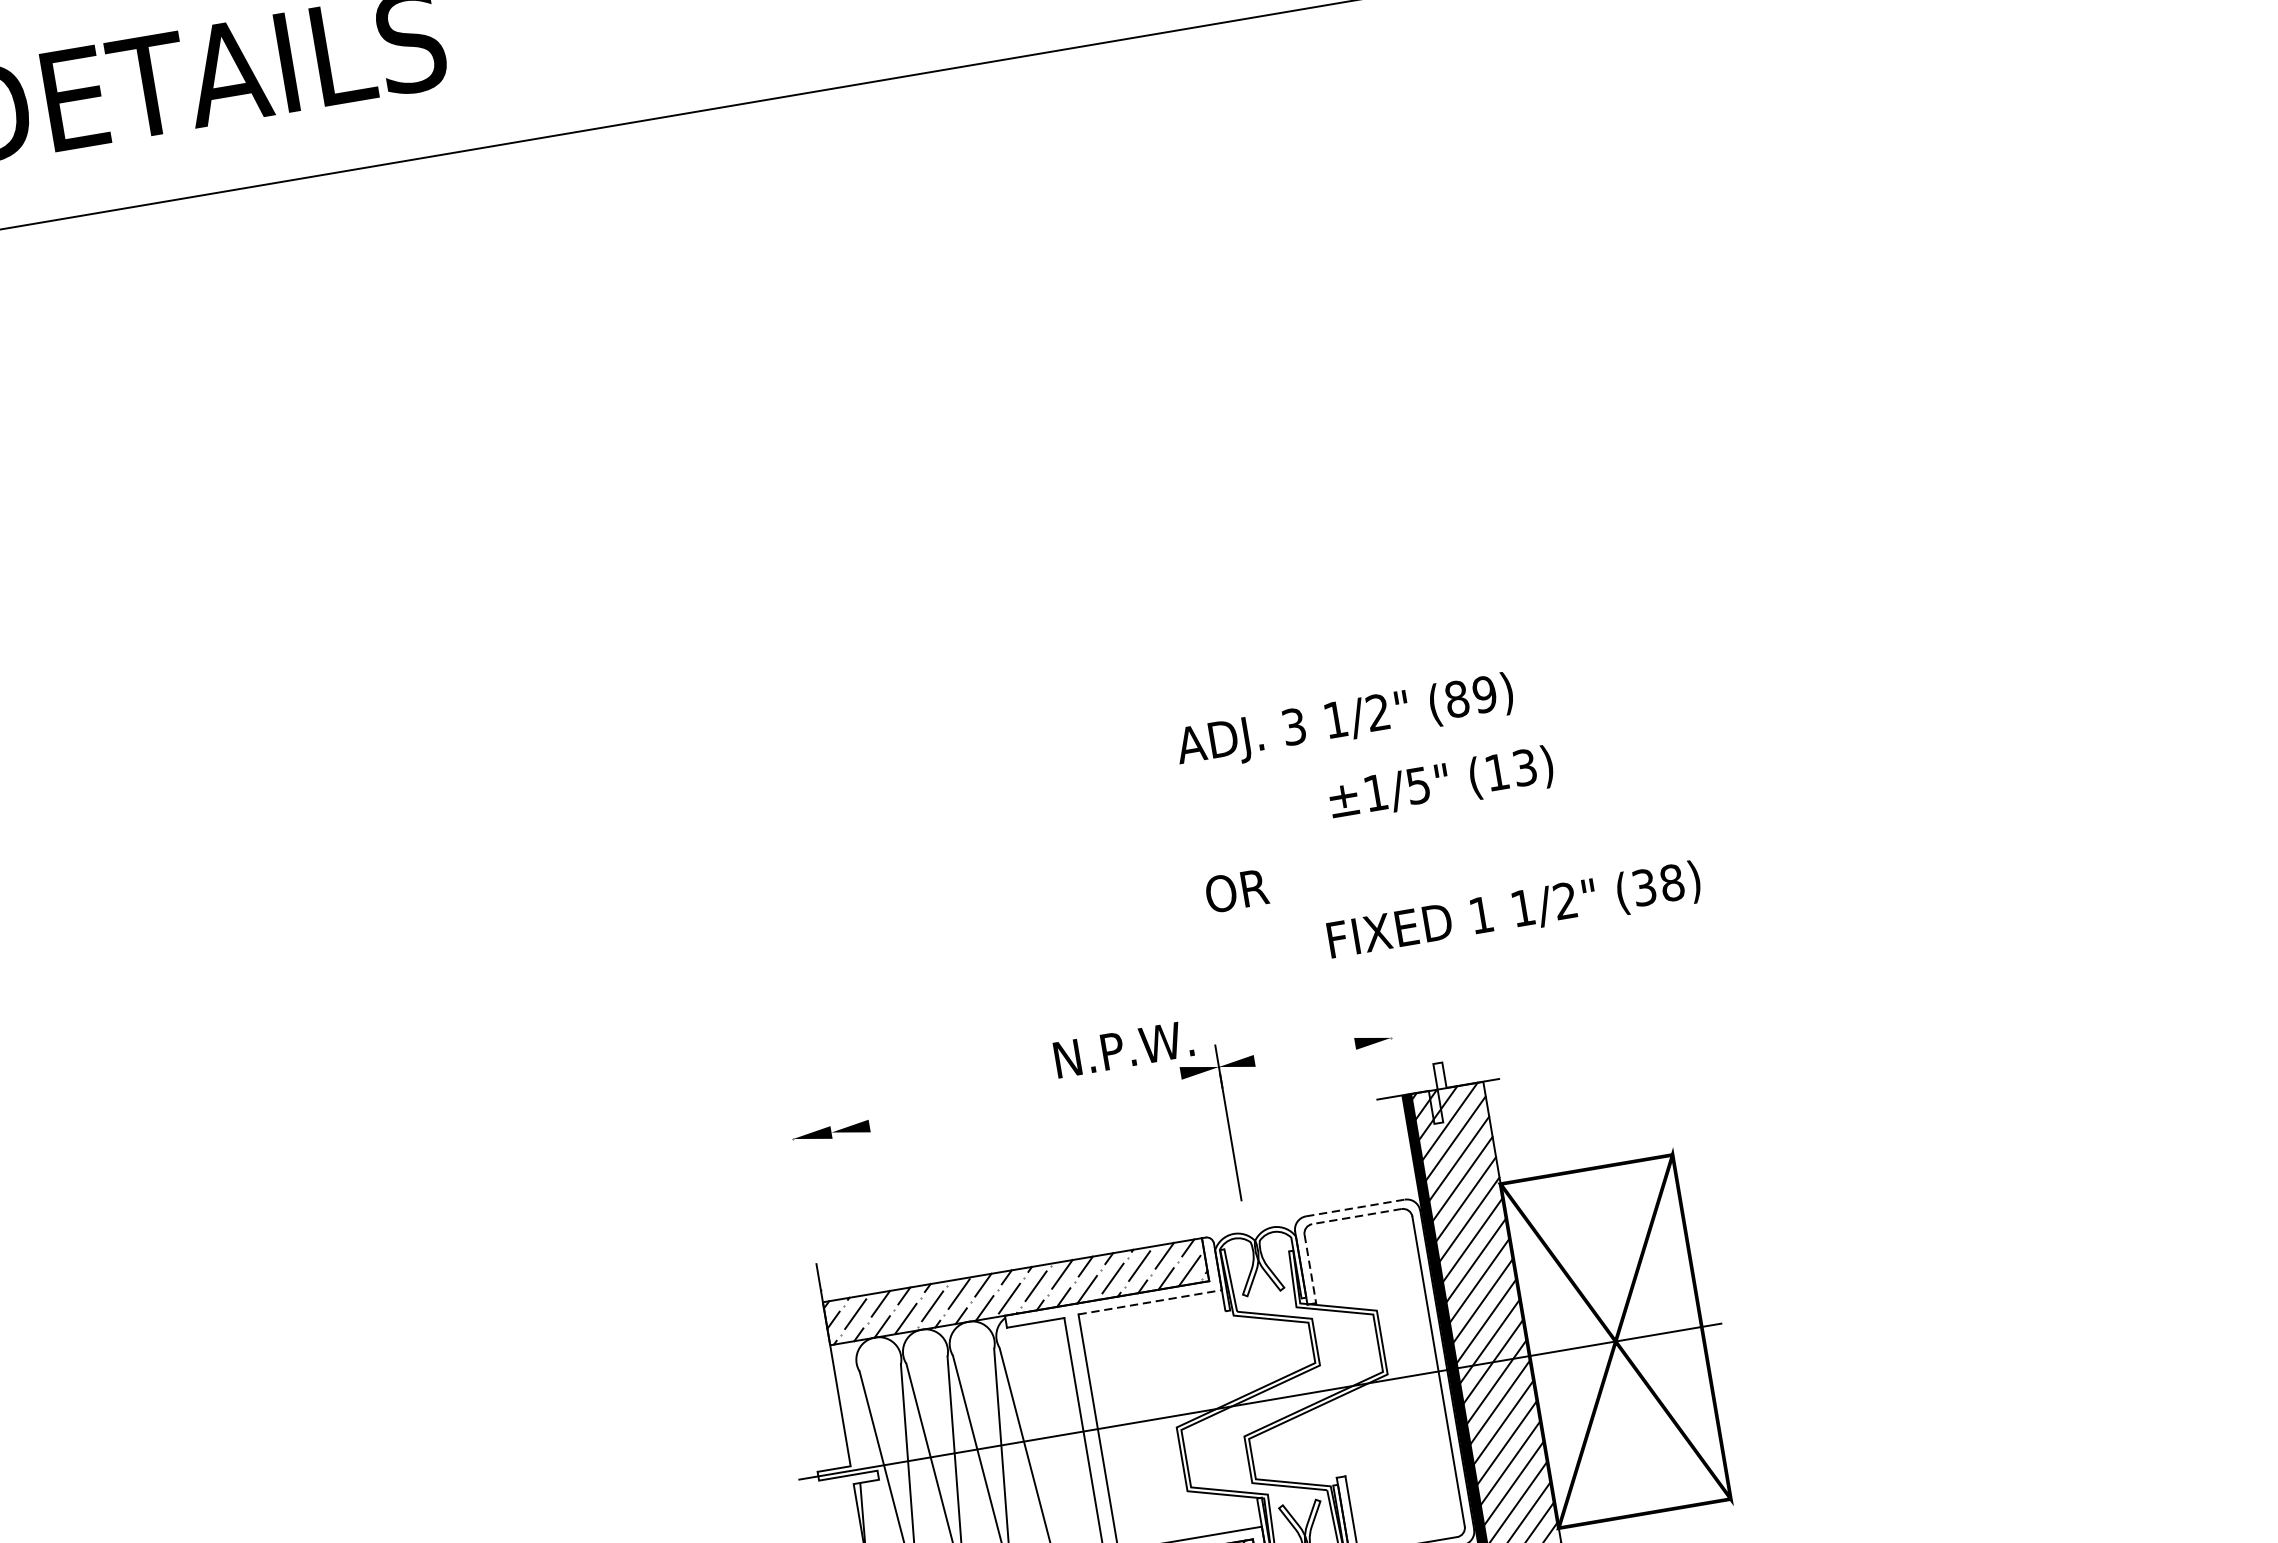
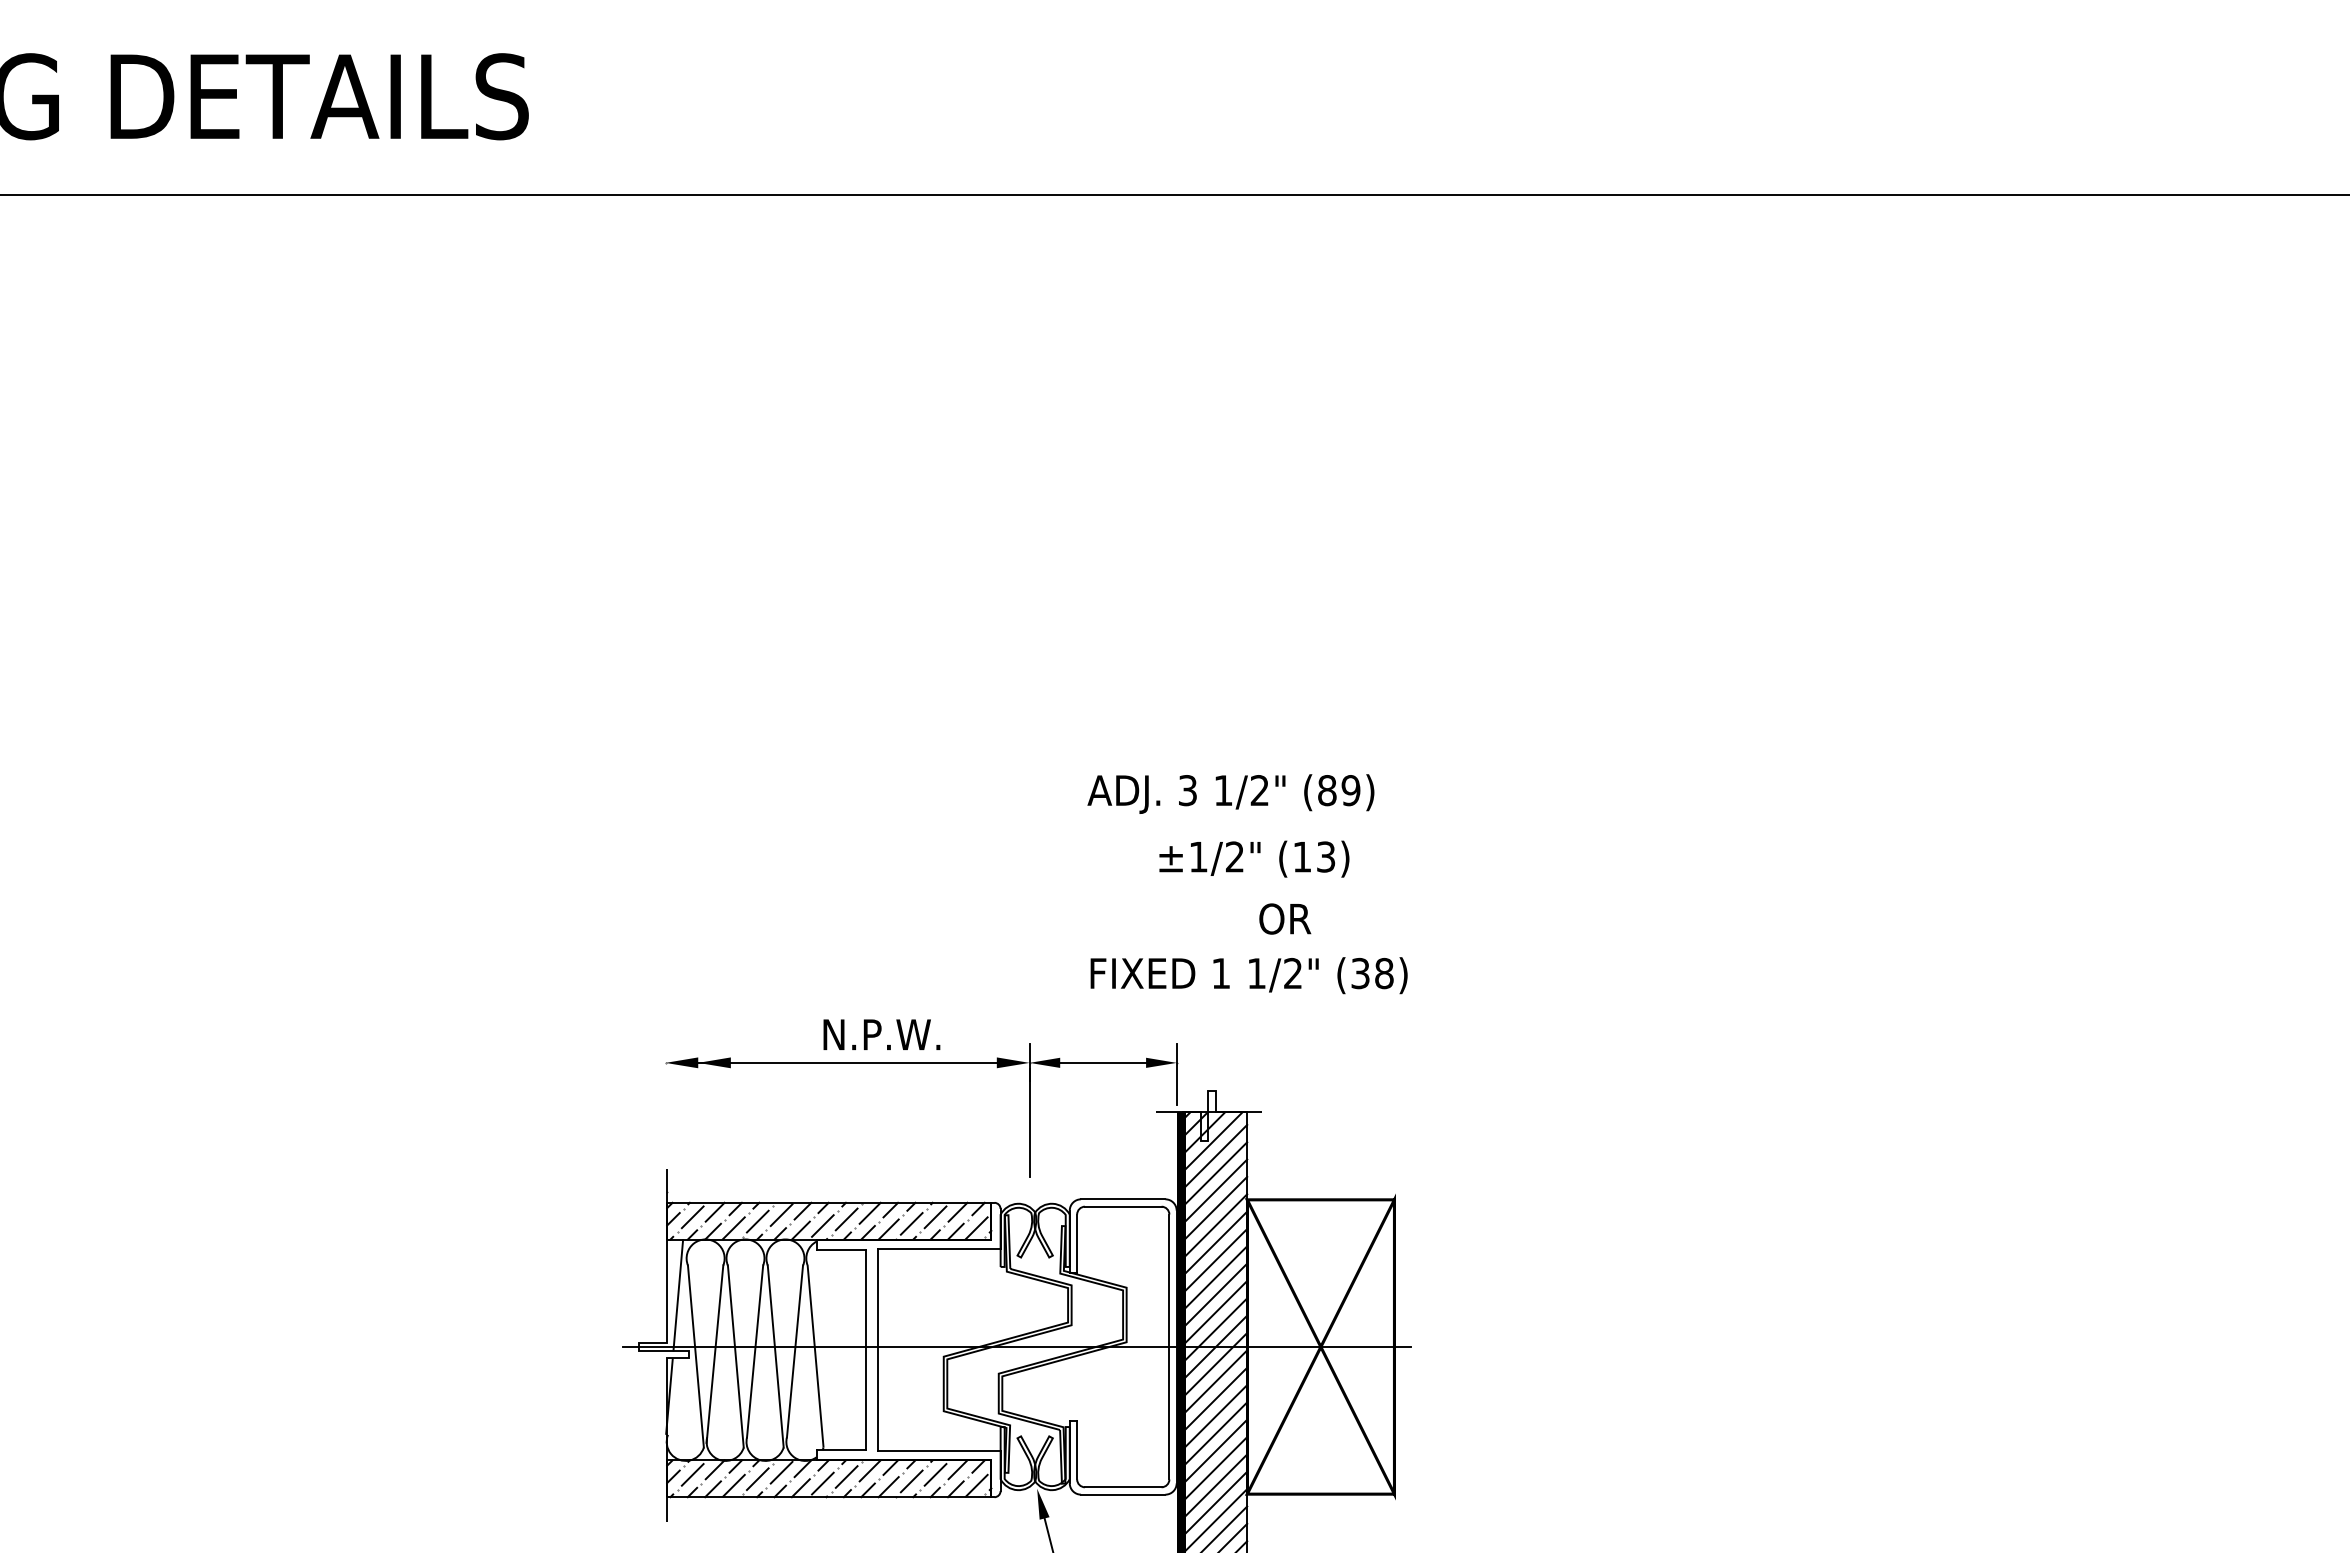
text: (1344, 721) -> (1230, 793), moved
text: (1417, 785) -> (1234, 856), ±1/5" -> ±1/2"
text: (1237, 890) -> (1285, 918), moved
text: (1513, 912) -> (1248, 975), moved
text: (1123, 1049) -> (881, 1034), moved
line: (1305, 1051) -> (1103, 1062), added
line: (1393, 1051) -> (1176, 1074), added
line: (1005, 1102) -> (847, 1062), added
line: (1355, 1208) -> (1123, 1199), dashed -> solid
line: (1356, 1216) -> (1122, 1206), dashed -> solid
line: (1310, 1269) -> (1077, 1244), dashed -> solid
line: (1150, 1301) -> (939, 1248), dashed -> solid
line: (854, 1408) -> (678, 1295), added

